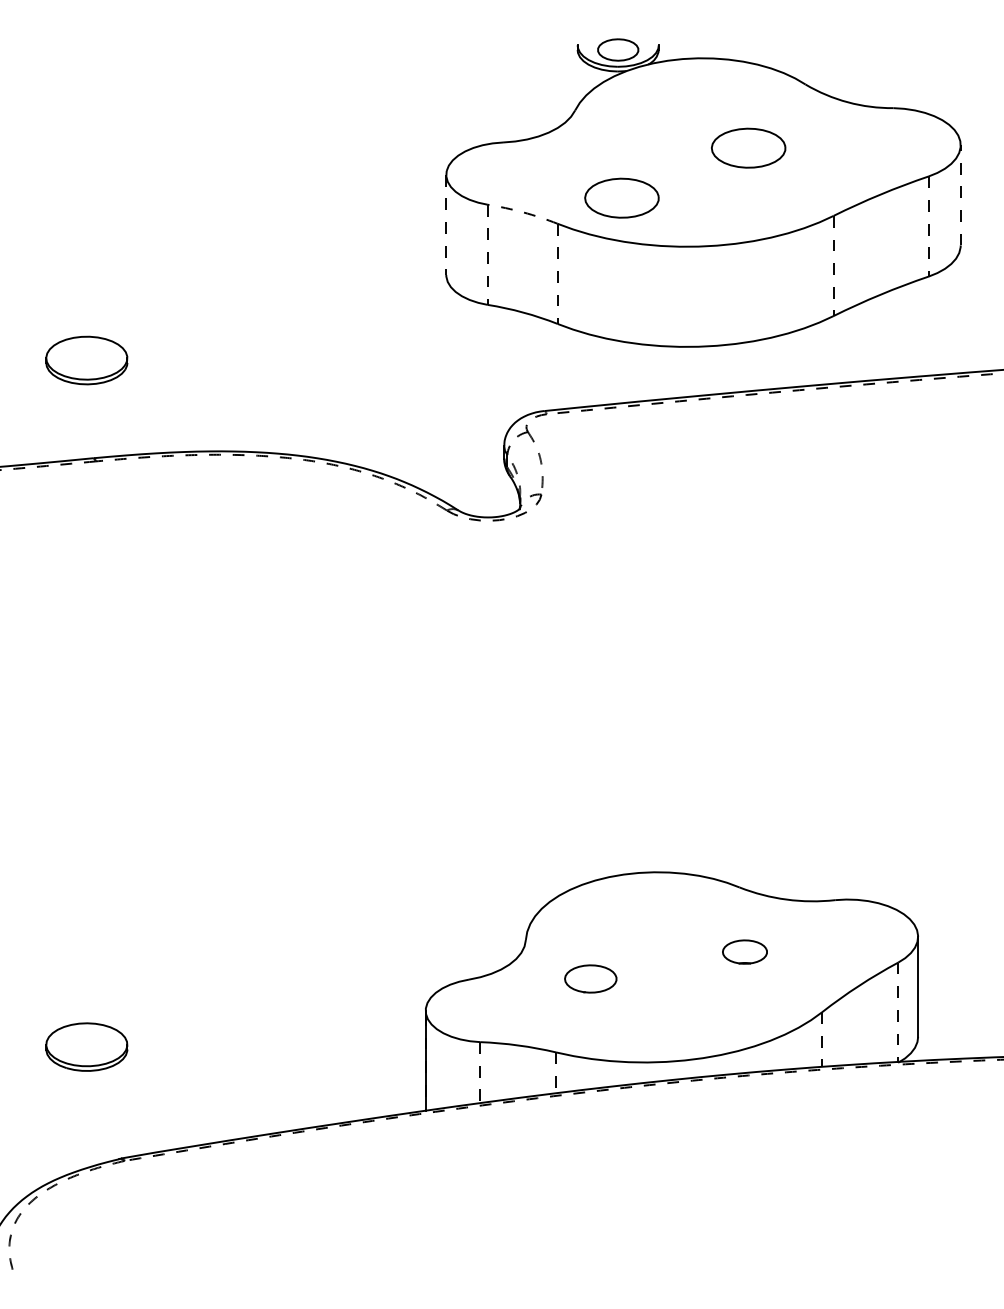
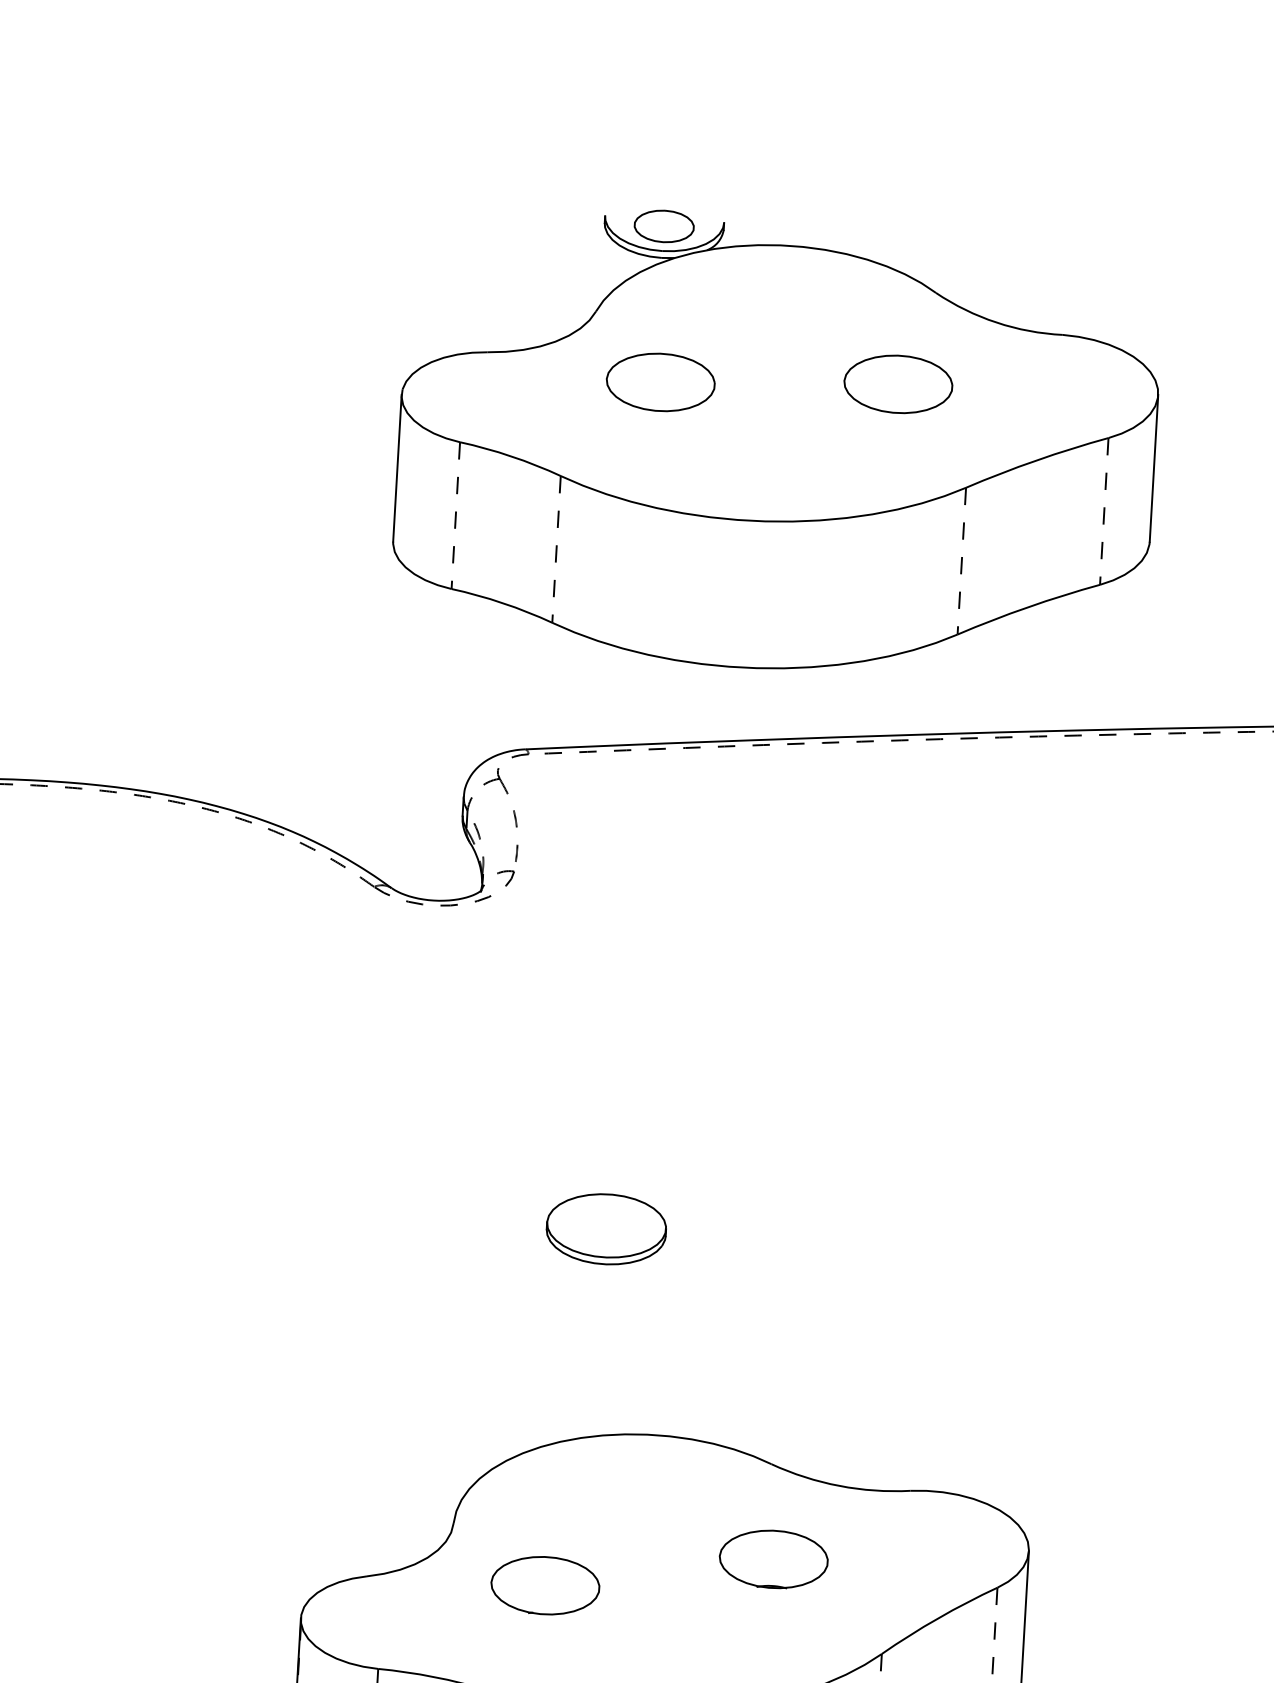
part: (748, 147) -> (898, 383), moved
line: (960, 194) -> (1153, 467), dashed -> solid
part: (621, 197) -> (660, 381), moved
arc: (523, 212) -> (511, 456), dashed -> solid
line: (446, 225) -> (397, 469), dashed -> solid
part: (617, 733) -> (605, 1228), added
part: (744, 951) -> (773, 1558), size x1.67
part: (590, 978) -> (545, 1584), size x1.43

